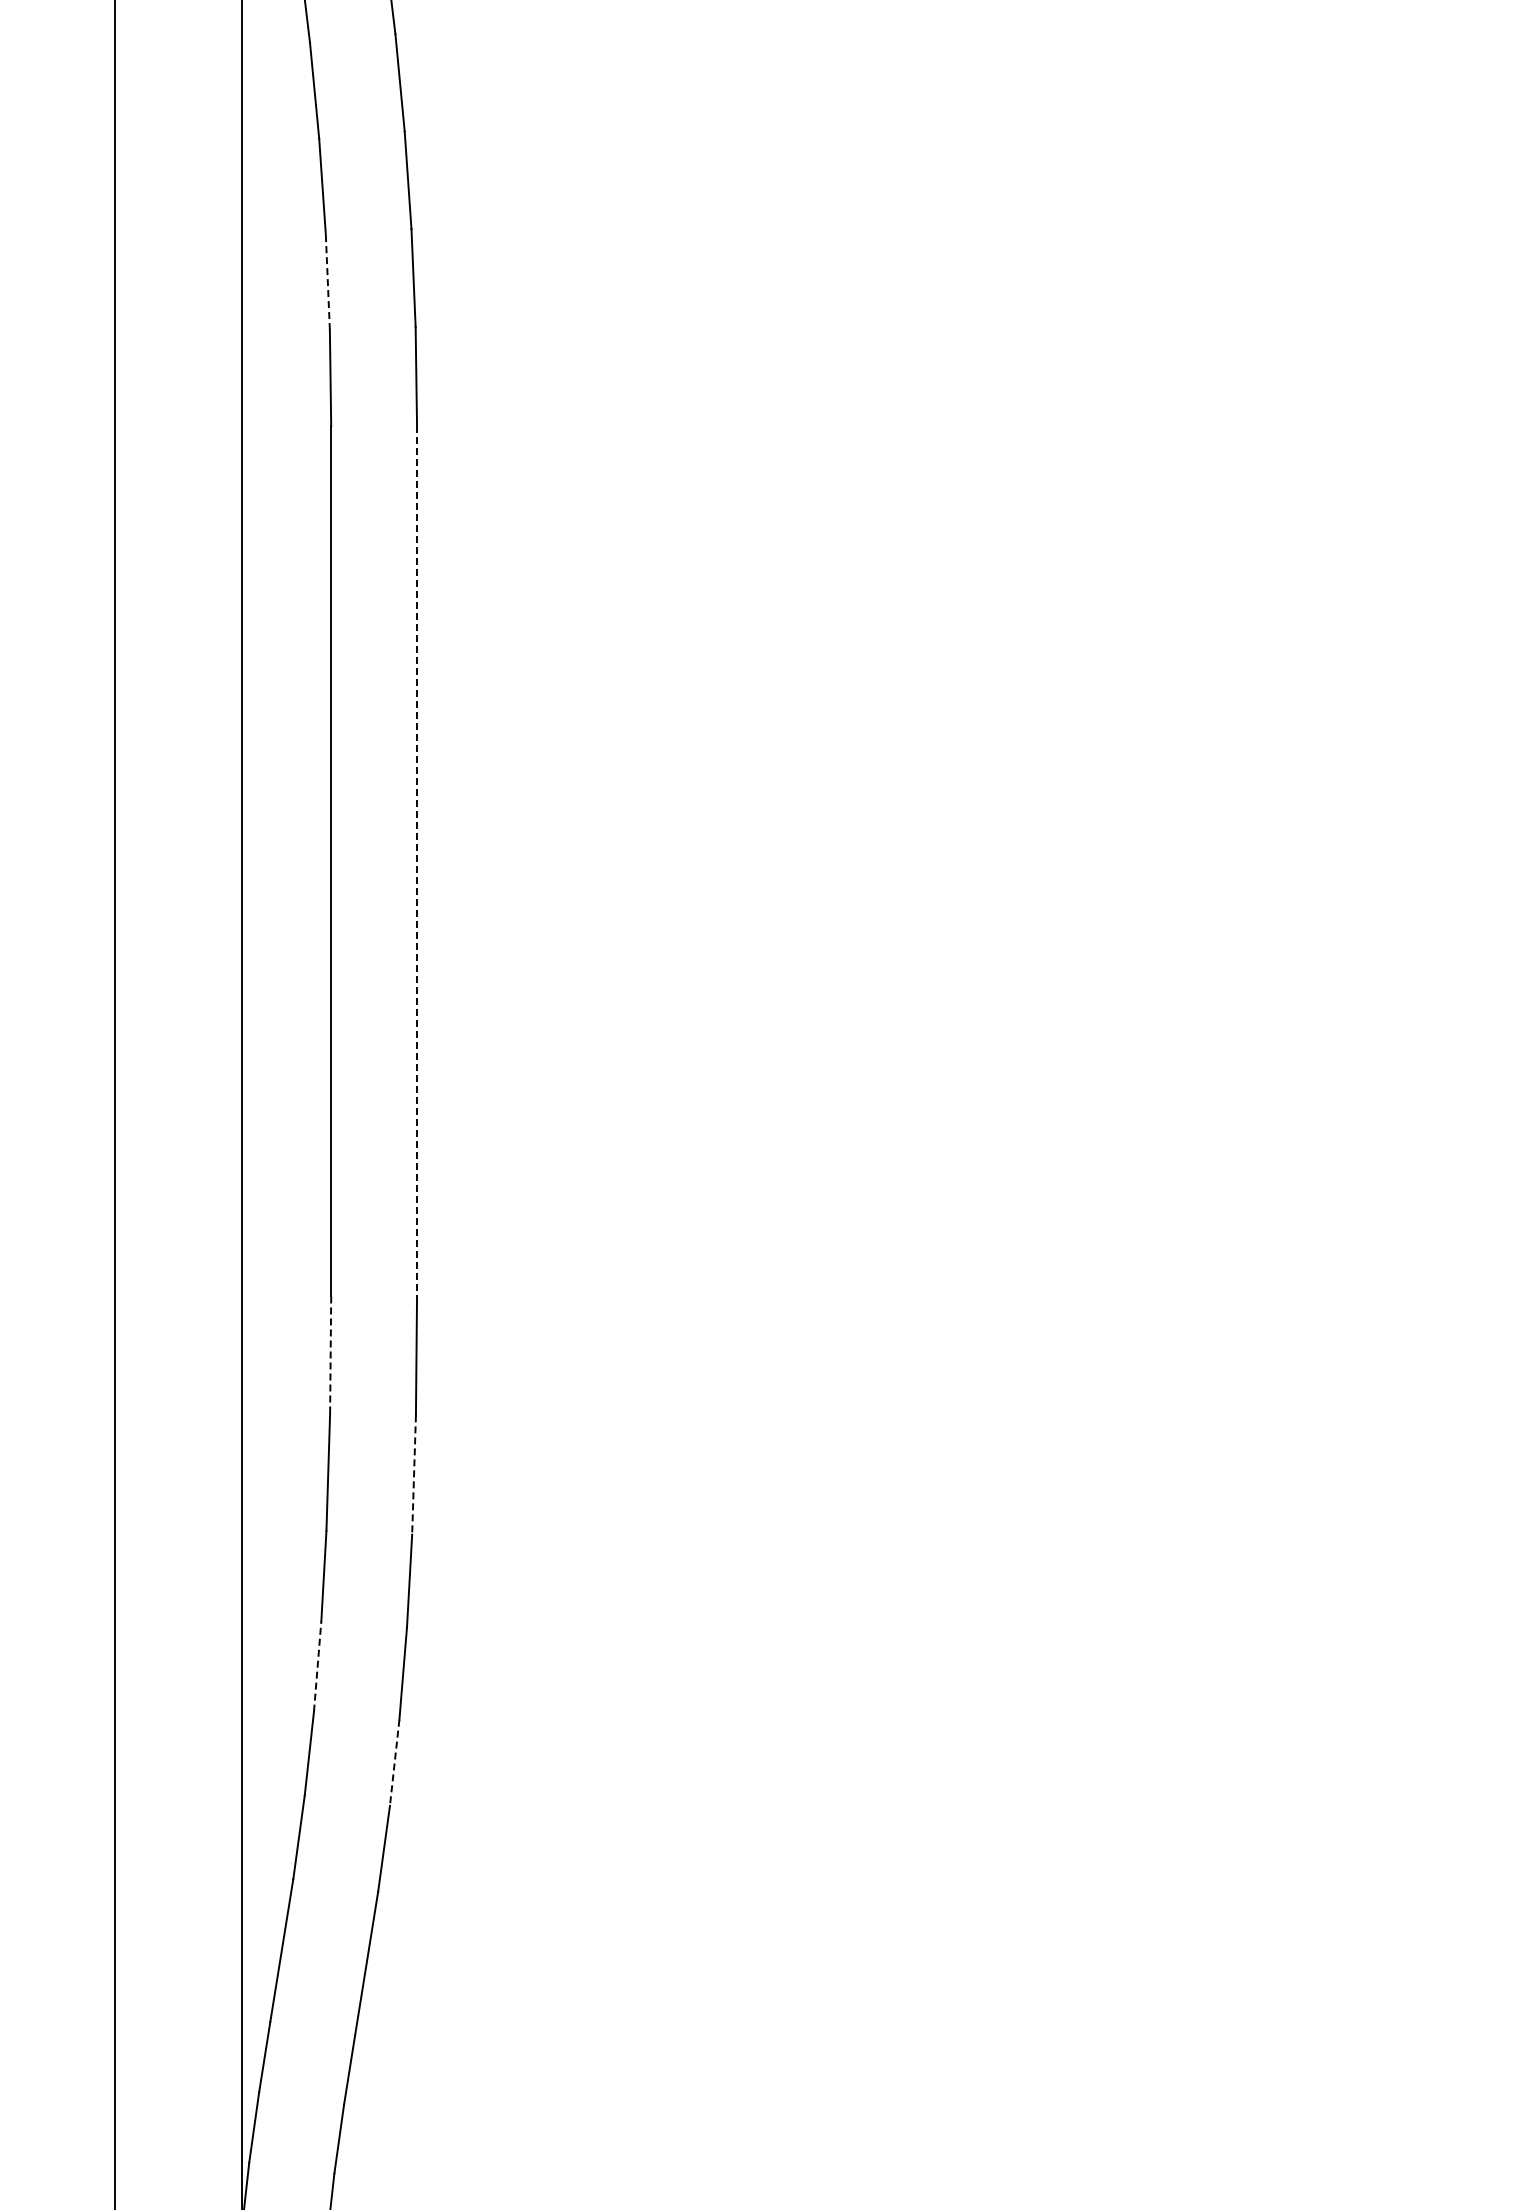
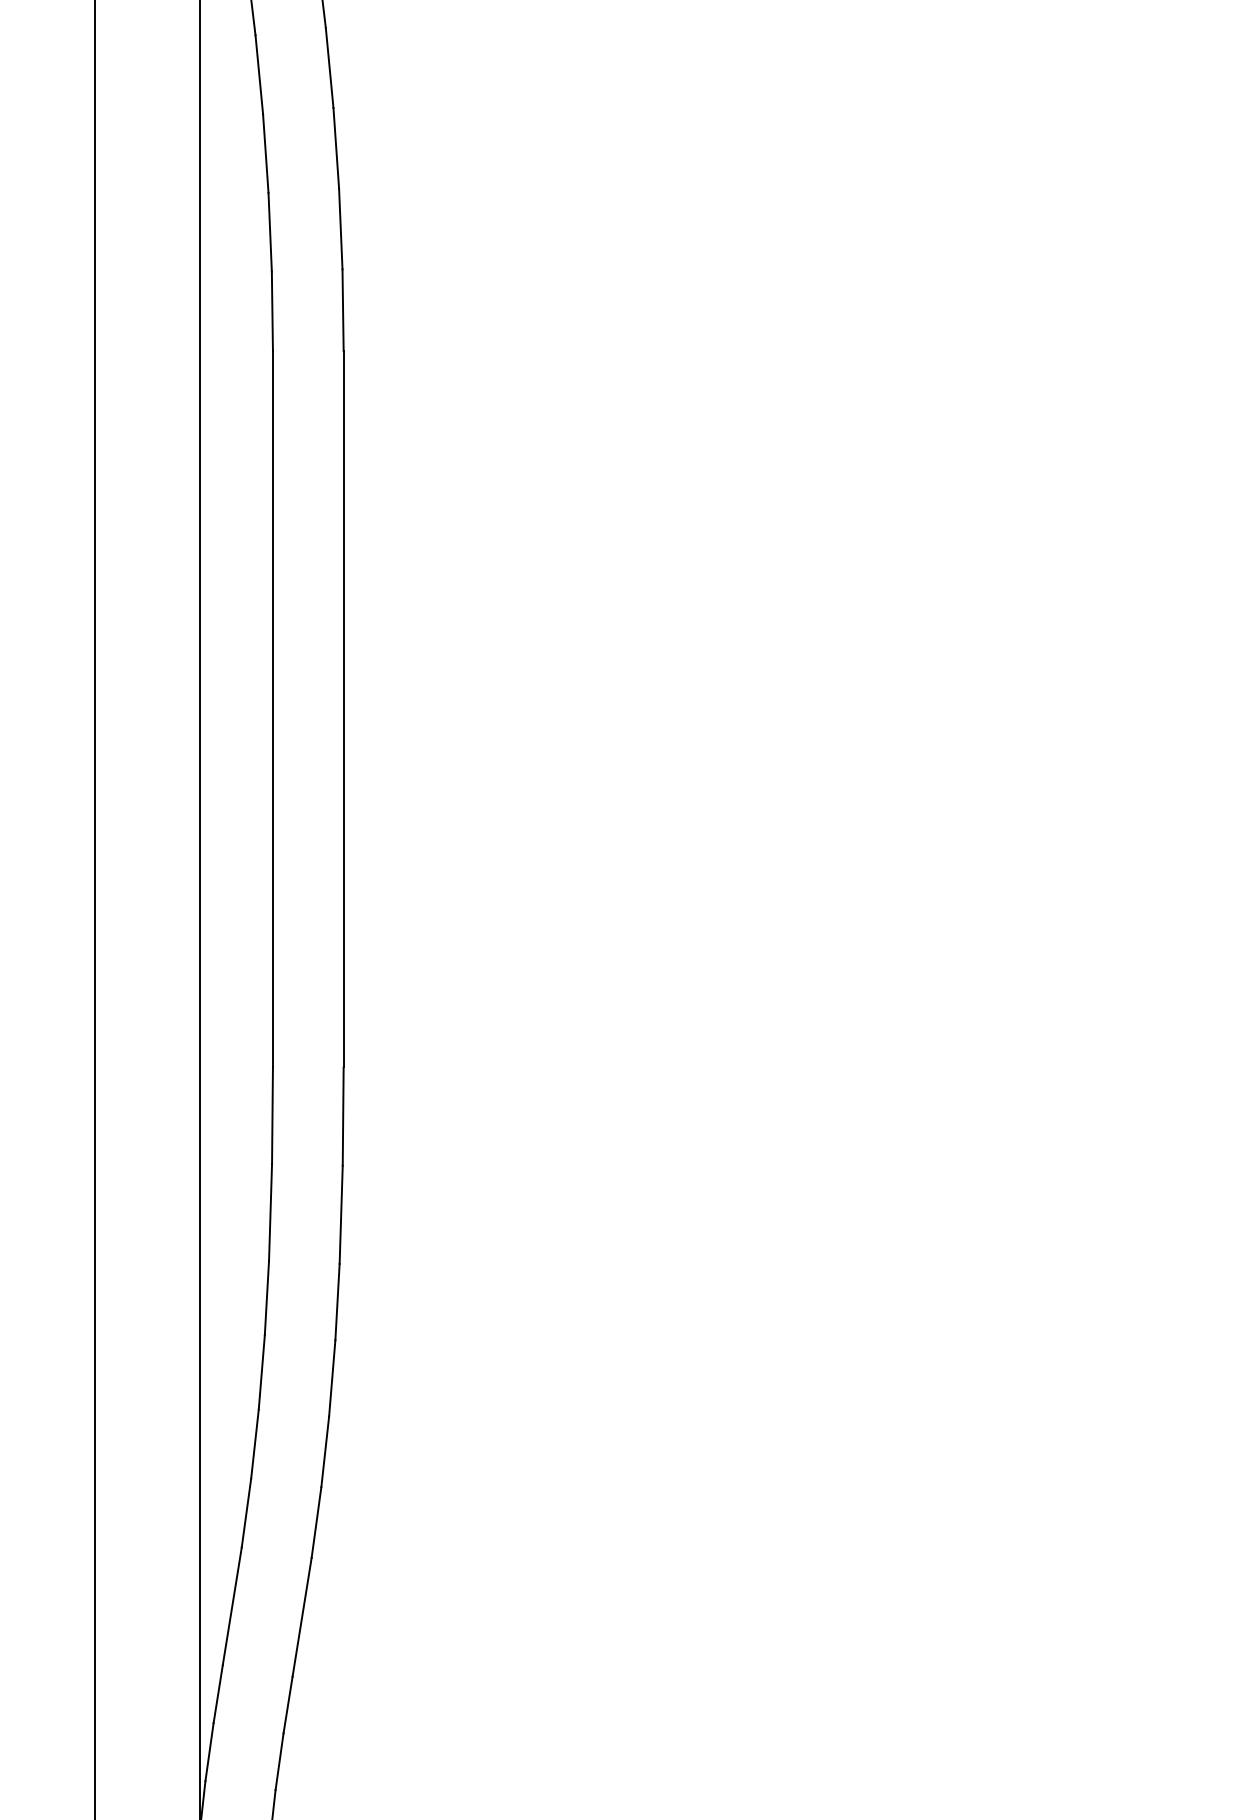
line: (327, 282) -> (269, 232), dashed -> solid
line: (417, 861) -> (344, 709), dashed -> solid
line: (330, 1354) -> (272, 1115), dashed -> solid
line: (414, 1475) -> (341, 1215), dashed -> solid
line: (317, 1665) -> (261, 1371), dashed -> solid
line: (394, 1763) -> (325, 1452), dashed -> solid

